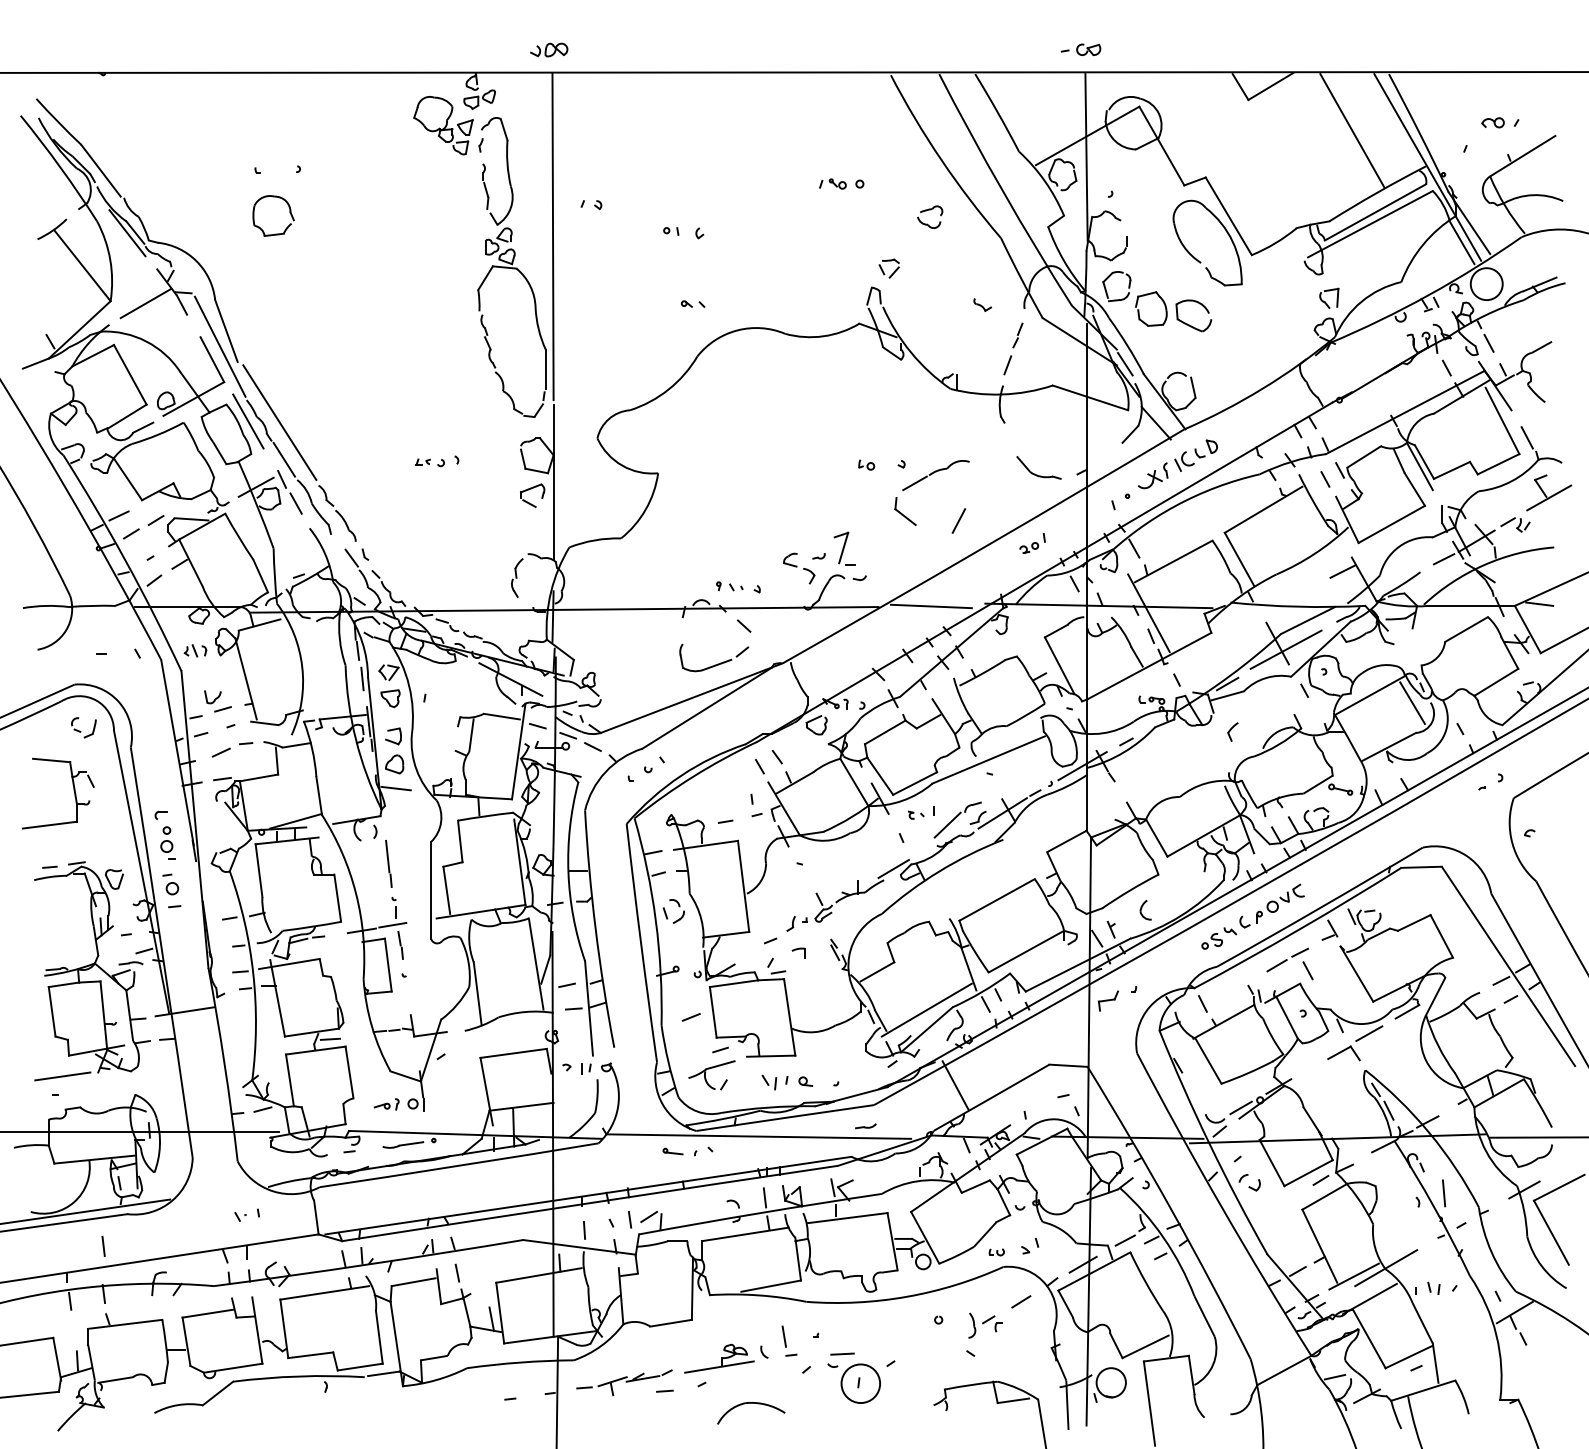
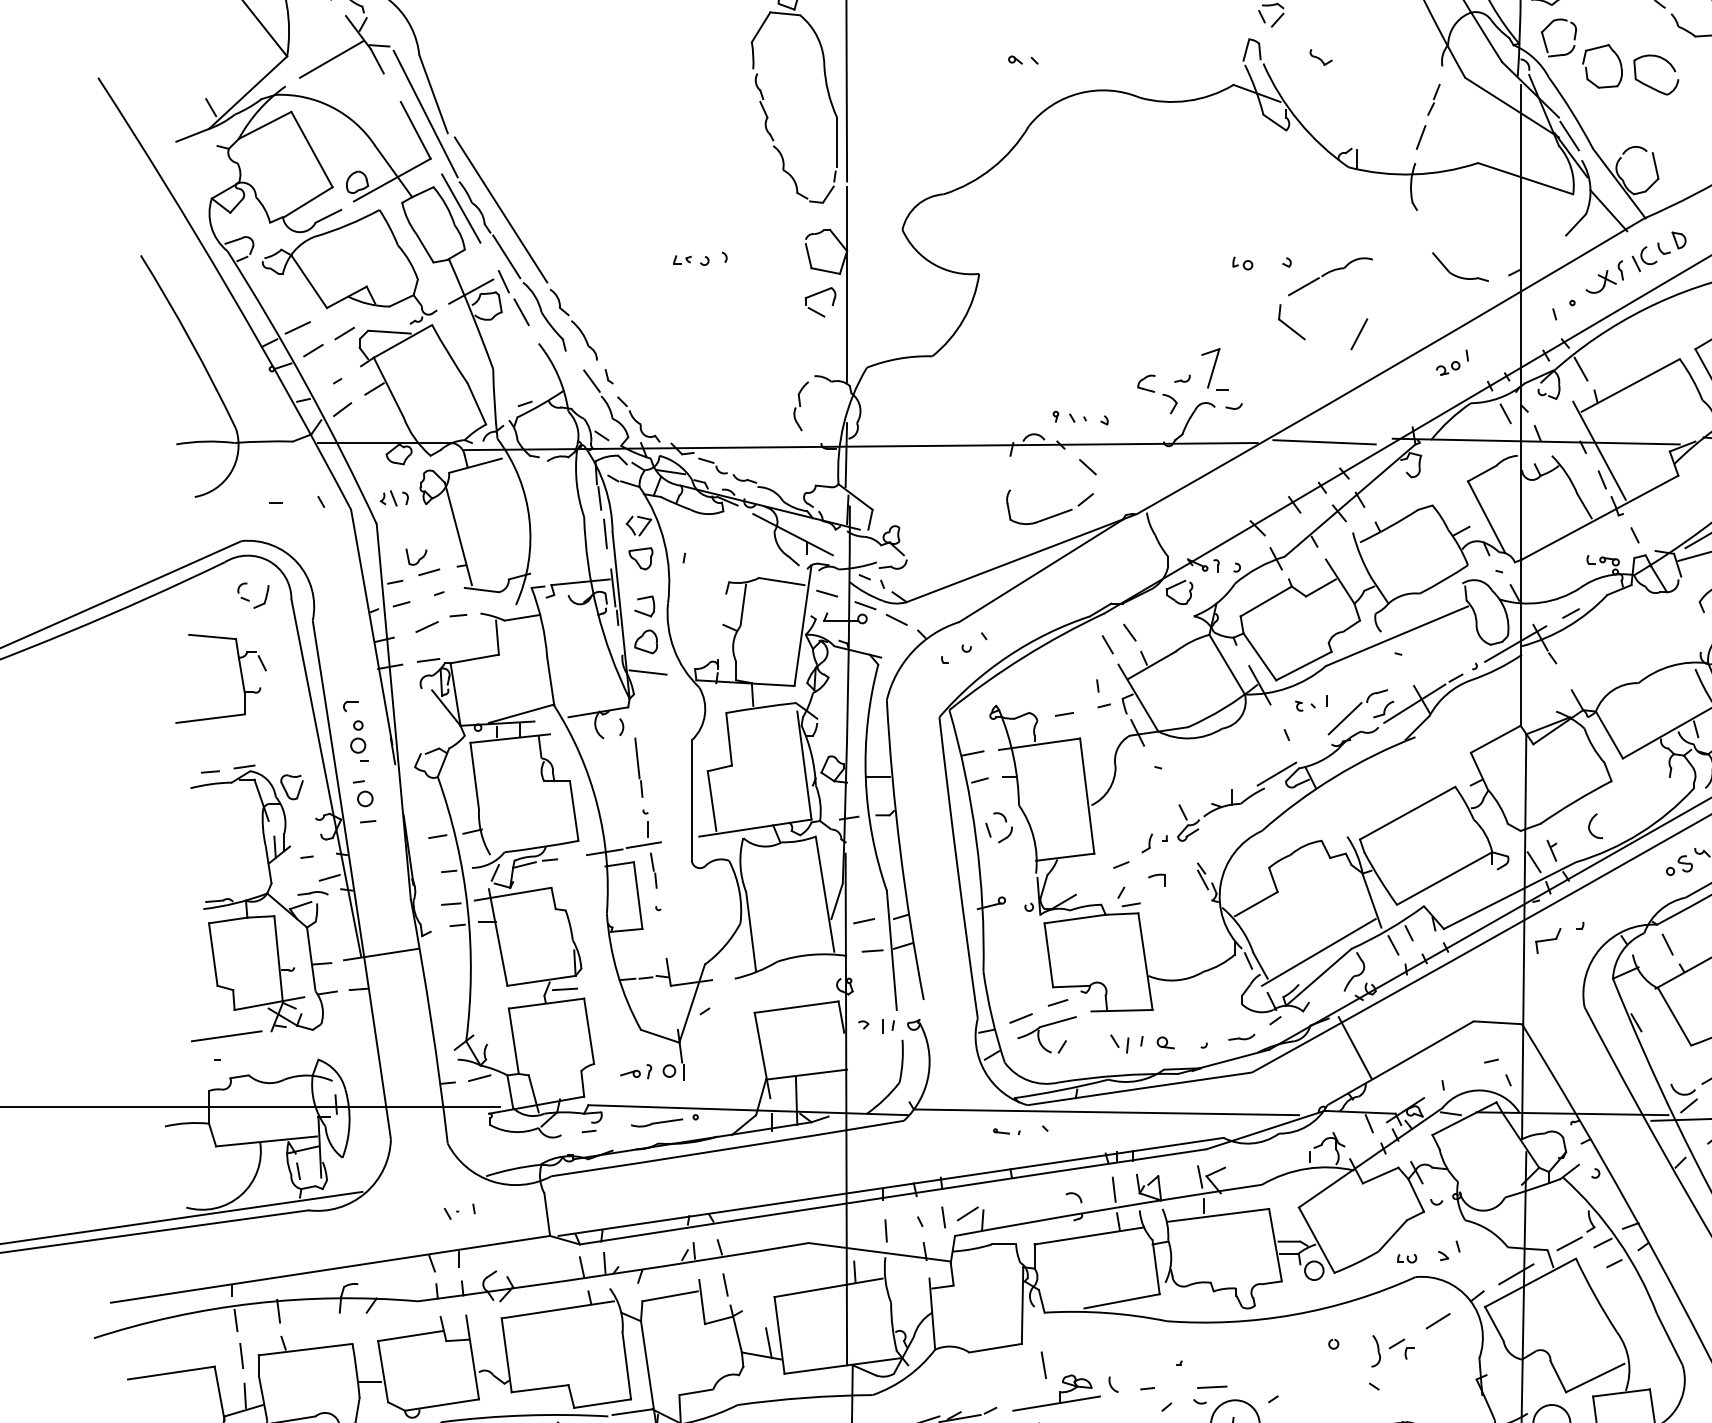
part: (982, 304) -> (1320, 56), moved
line: (690, 1017) -> (1020, 1018), moved
part: (865, 1126) -> (1241, 1037), moved
part: (680, 1151) -> (1007, 1131), size x0.62
line: (103, 1246) -> (241, 1356), moved
line: (783, 1336) -> (1042, 1364), moved

